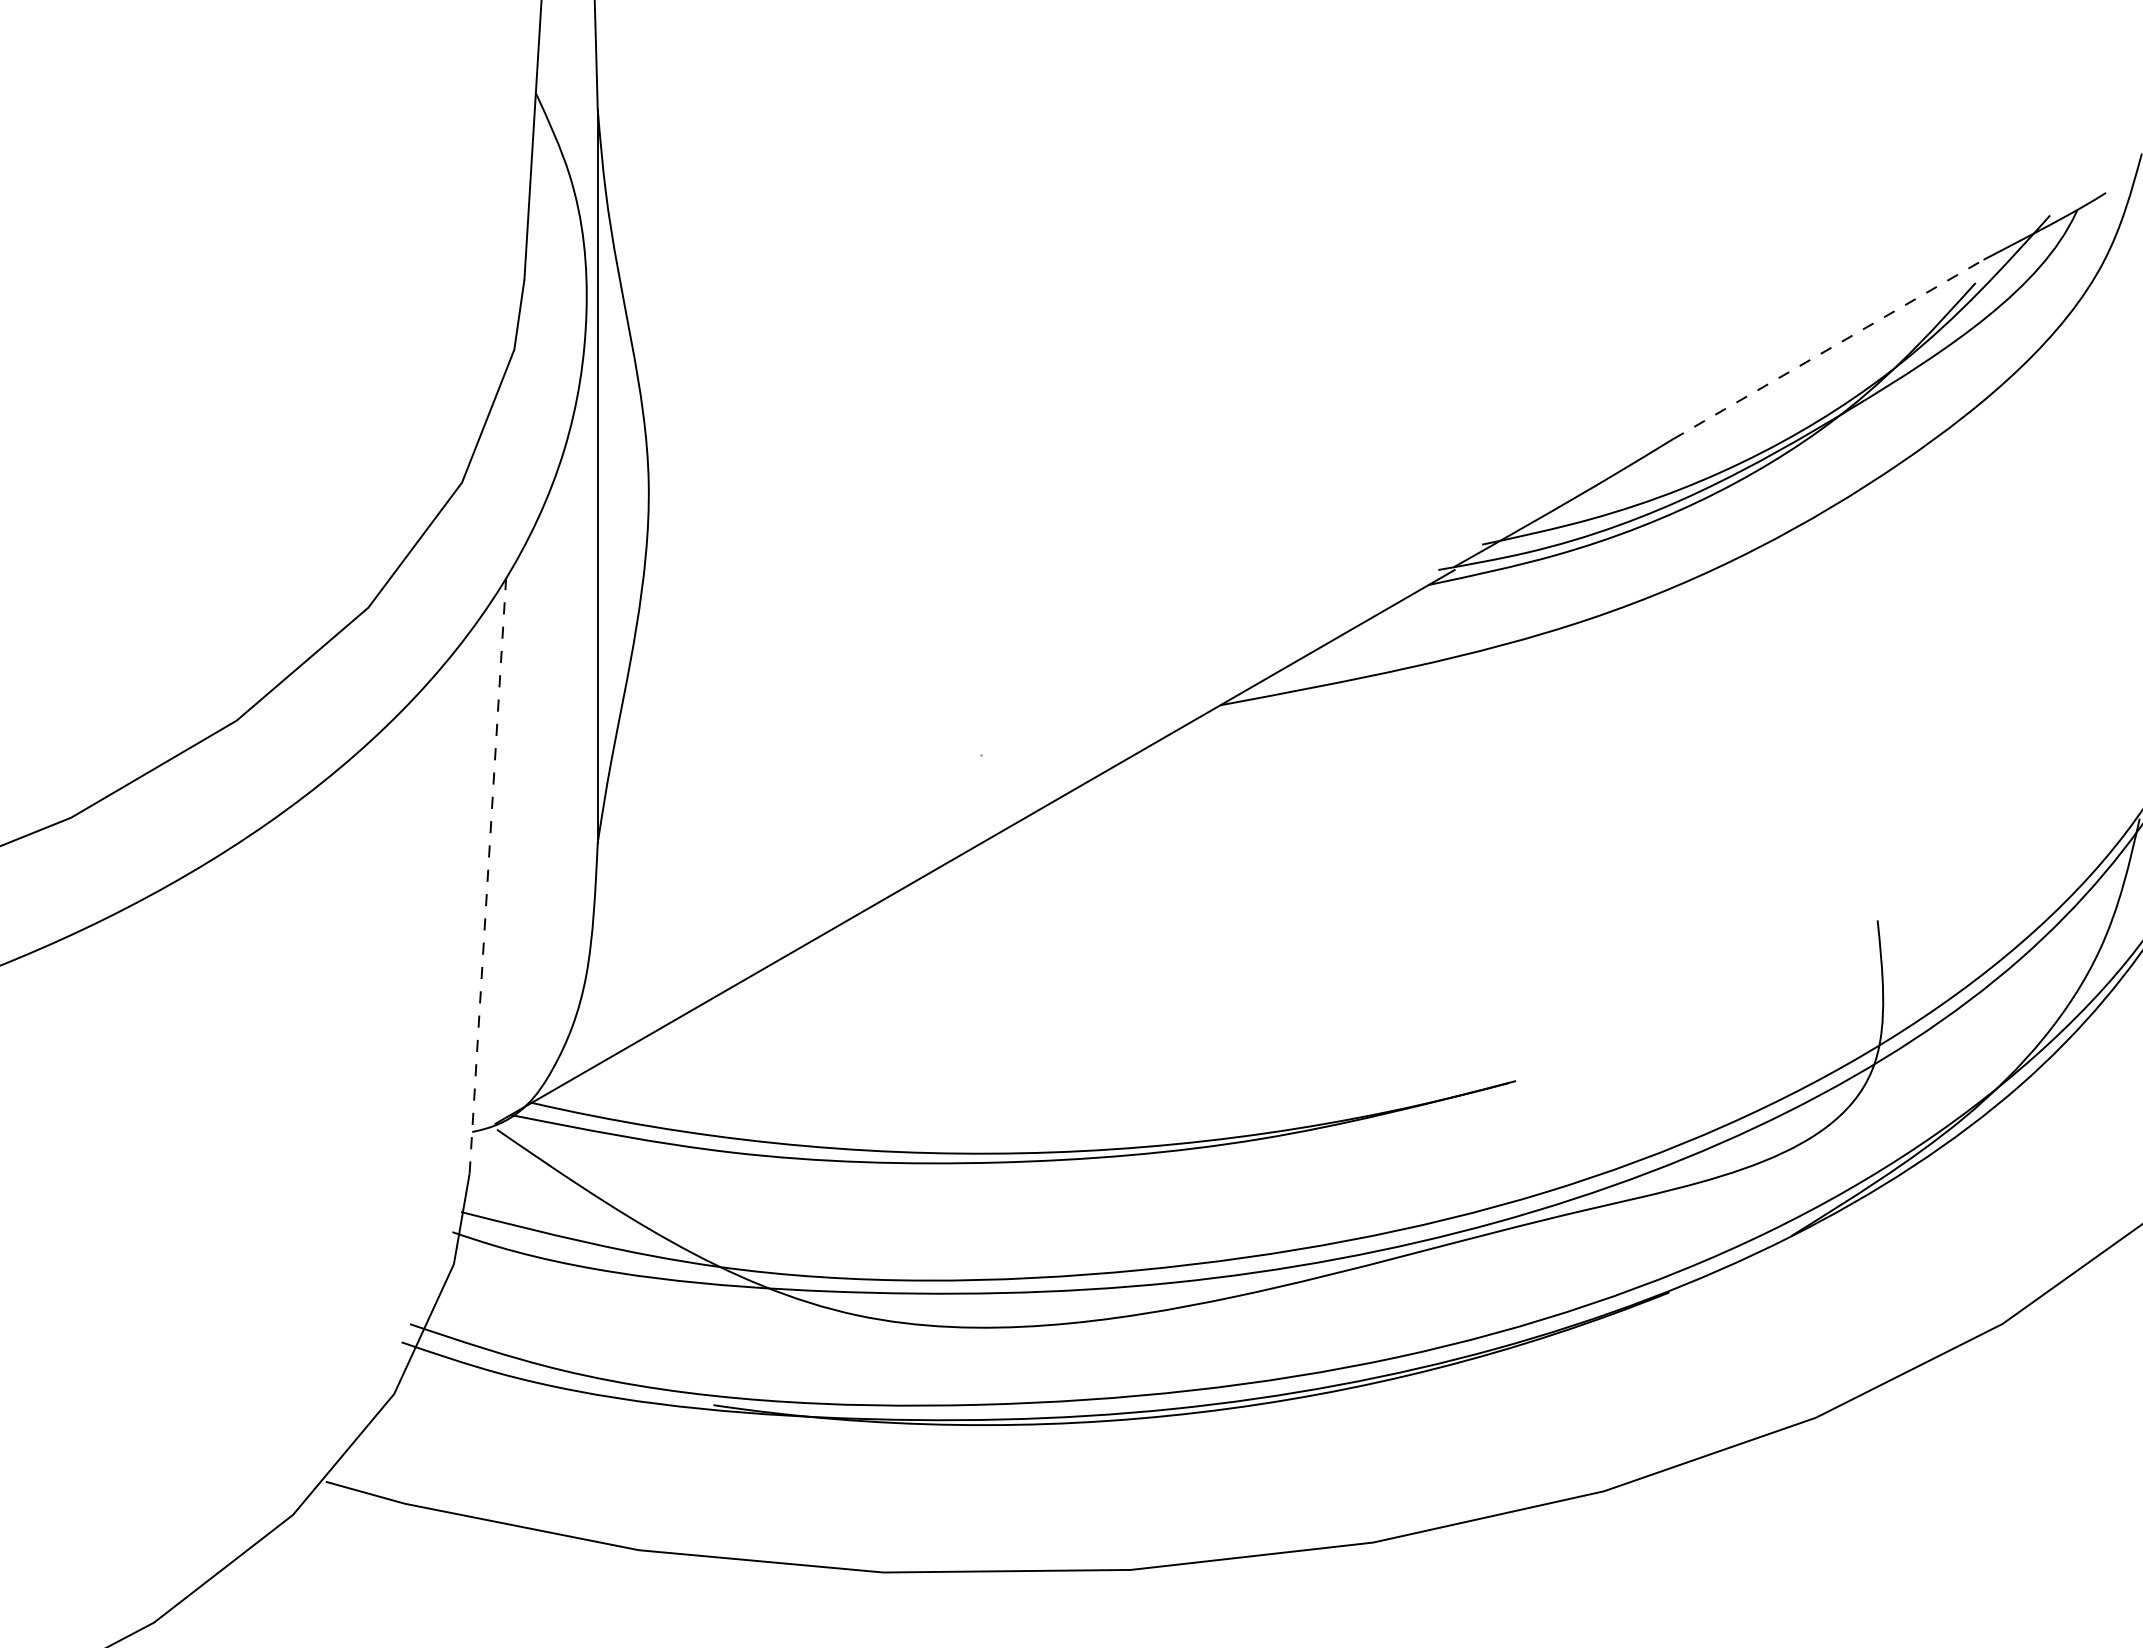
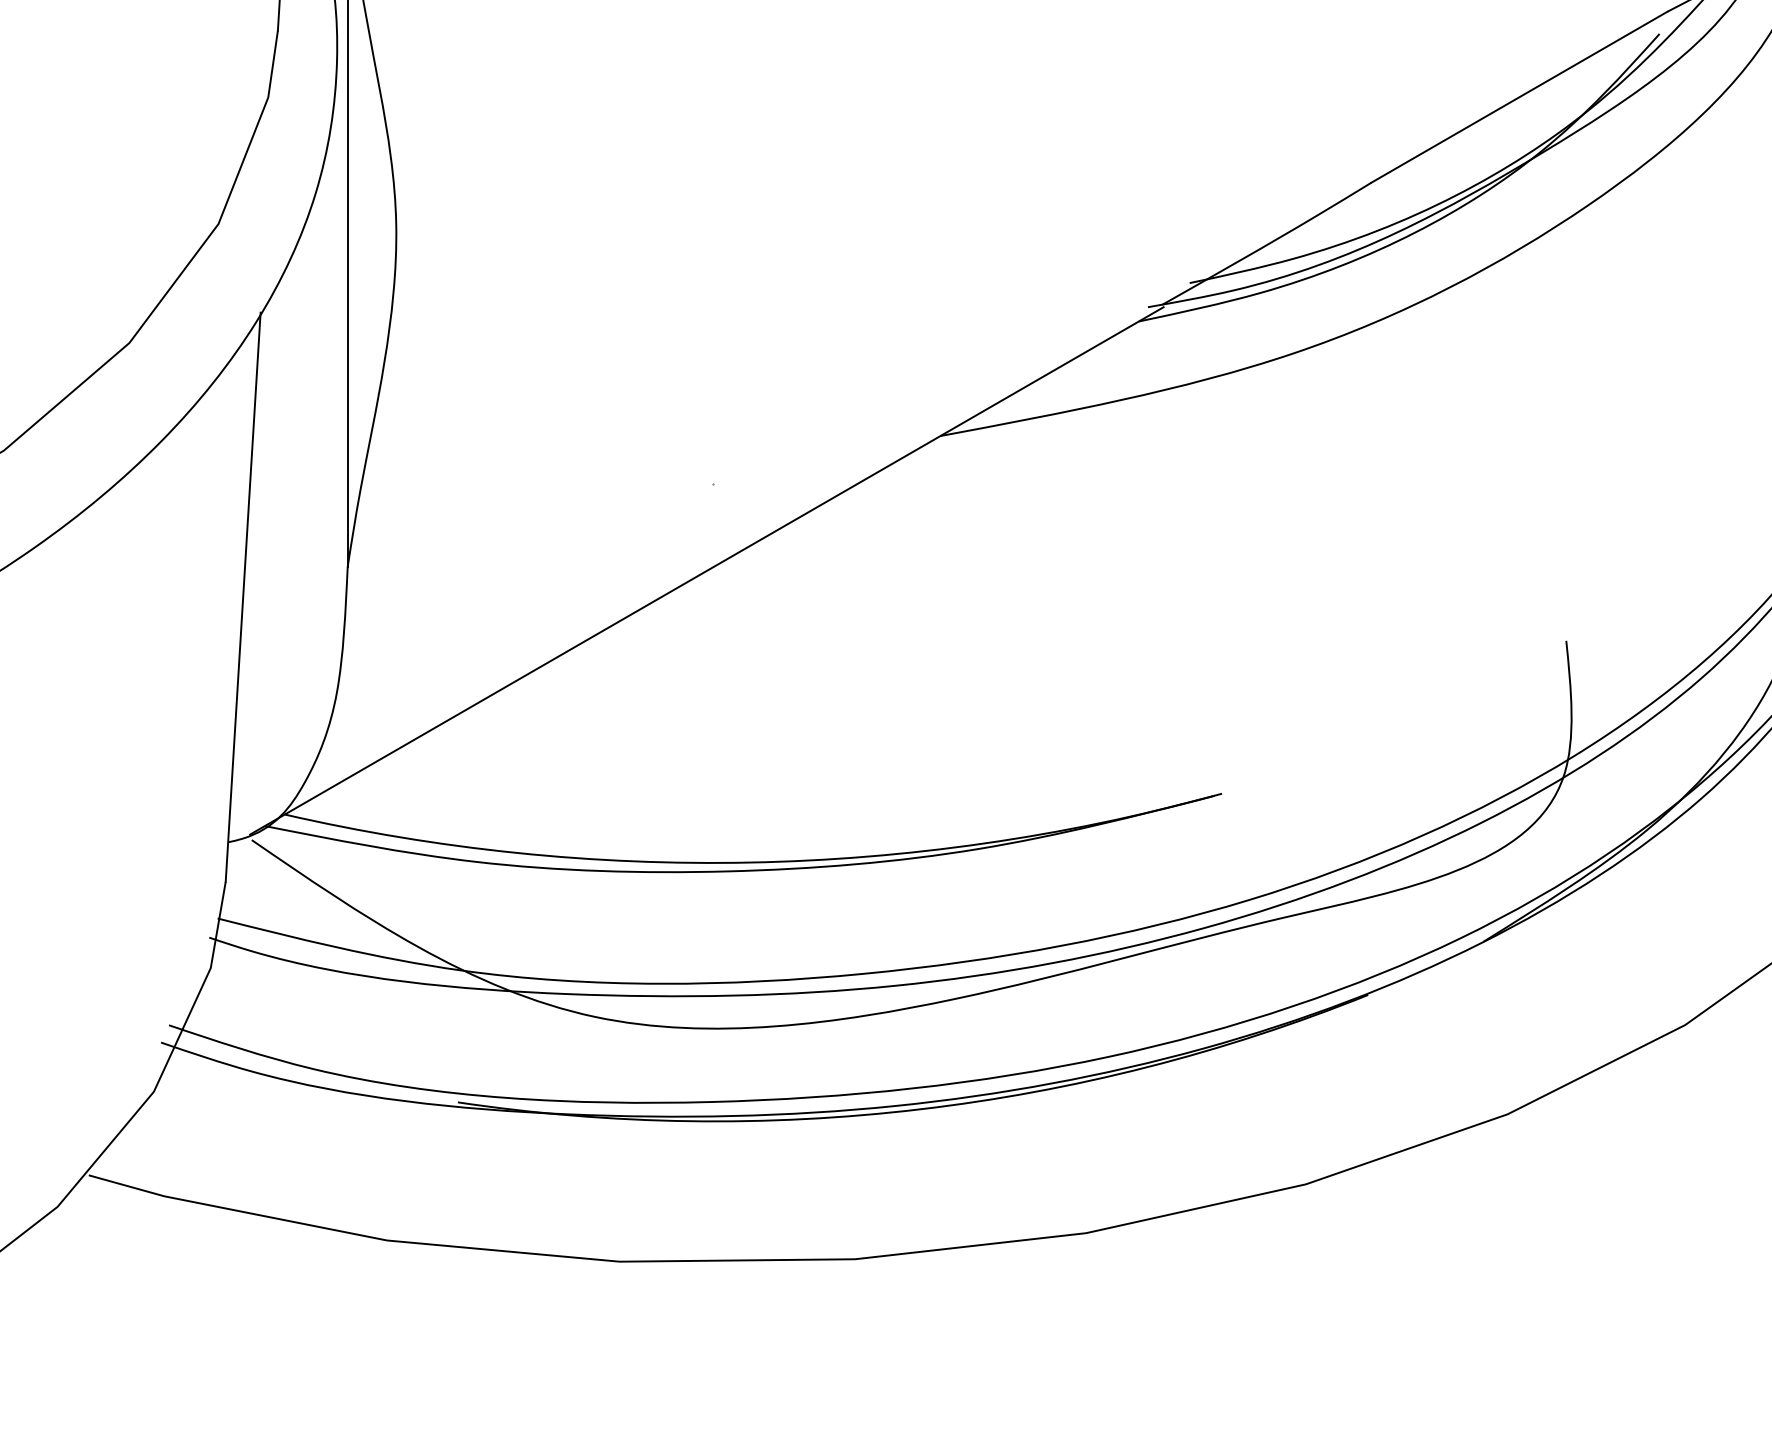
line: (1828, 349) -> (1519, 97), dashed -> solid
line: (488, 874) -> (243, 597), dashed -> solid

